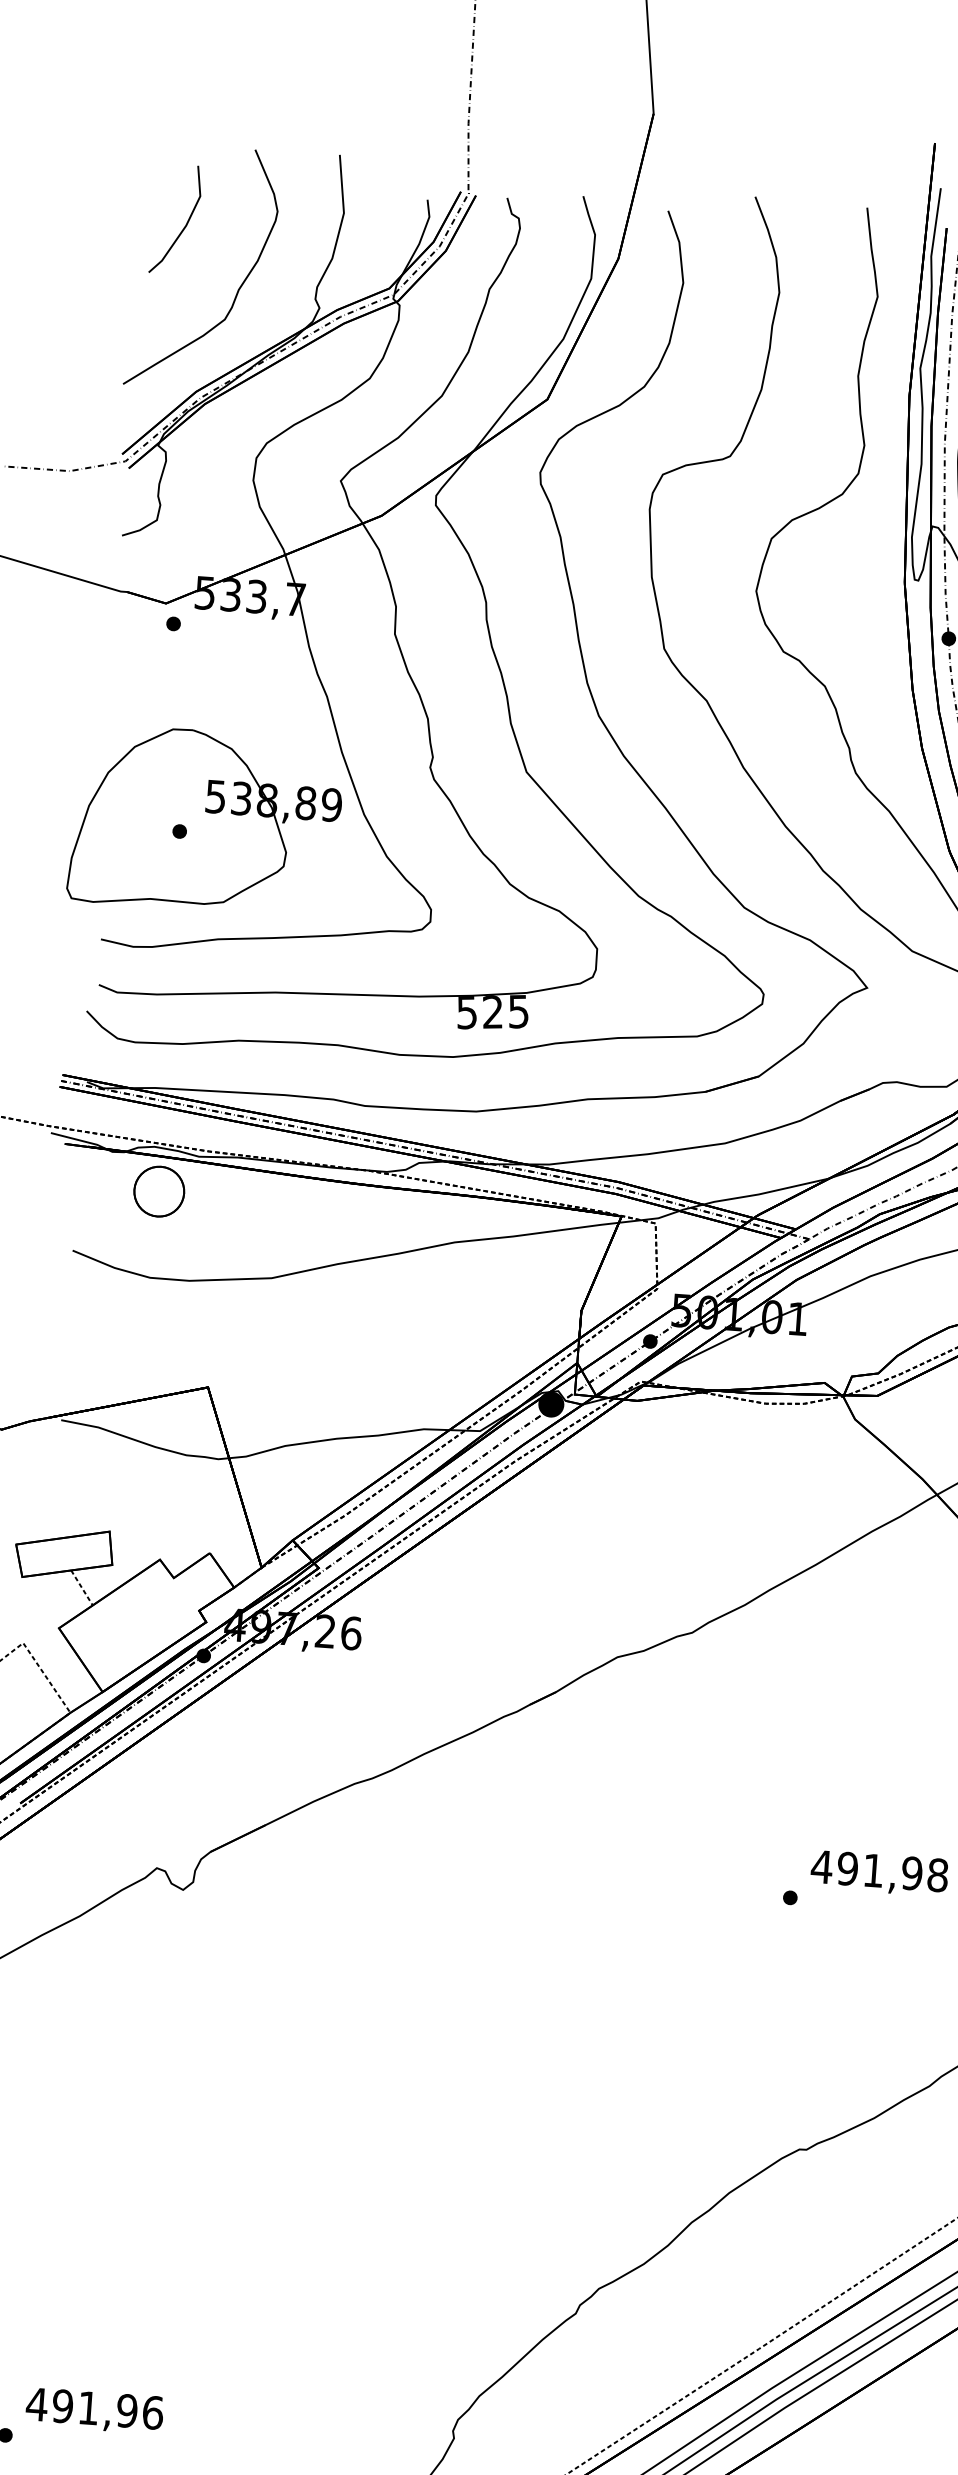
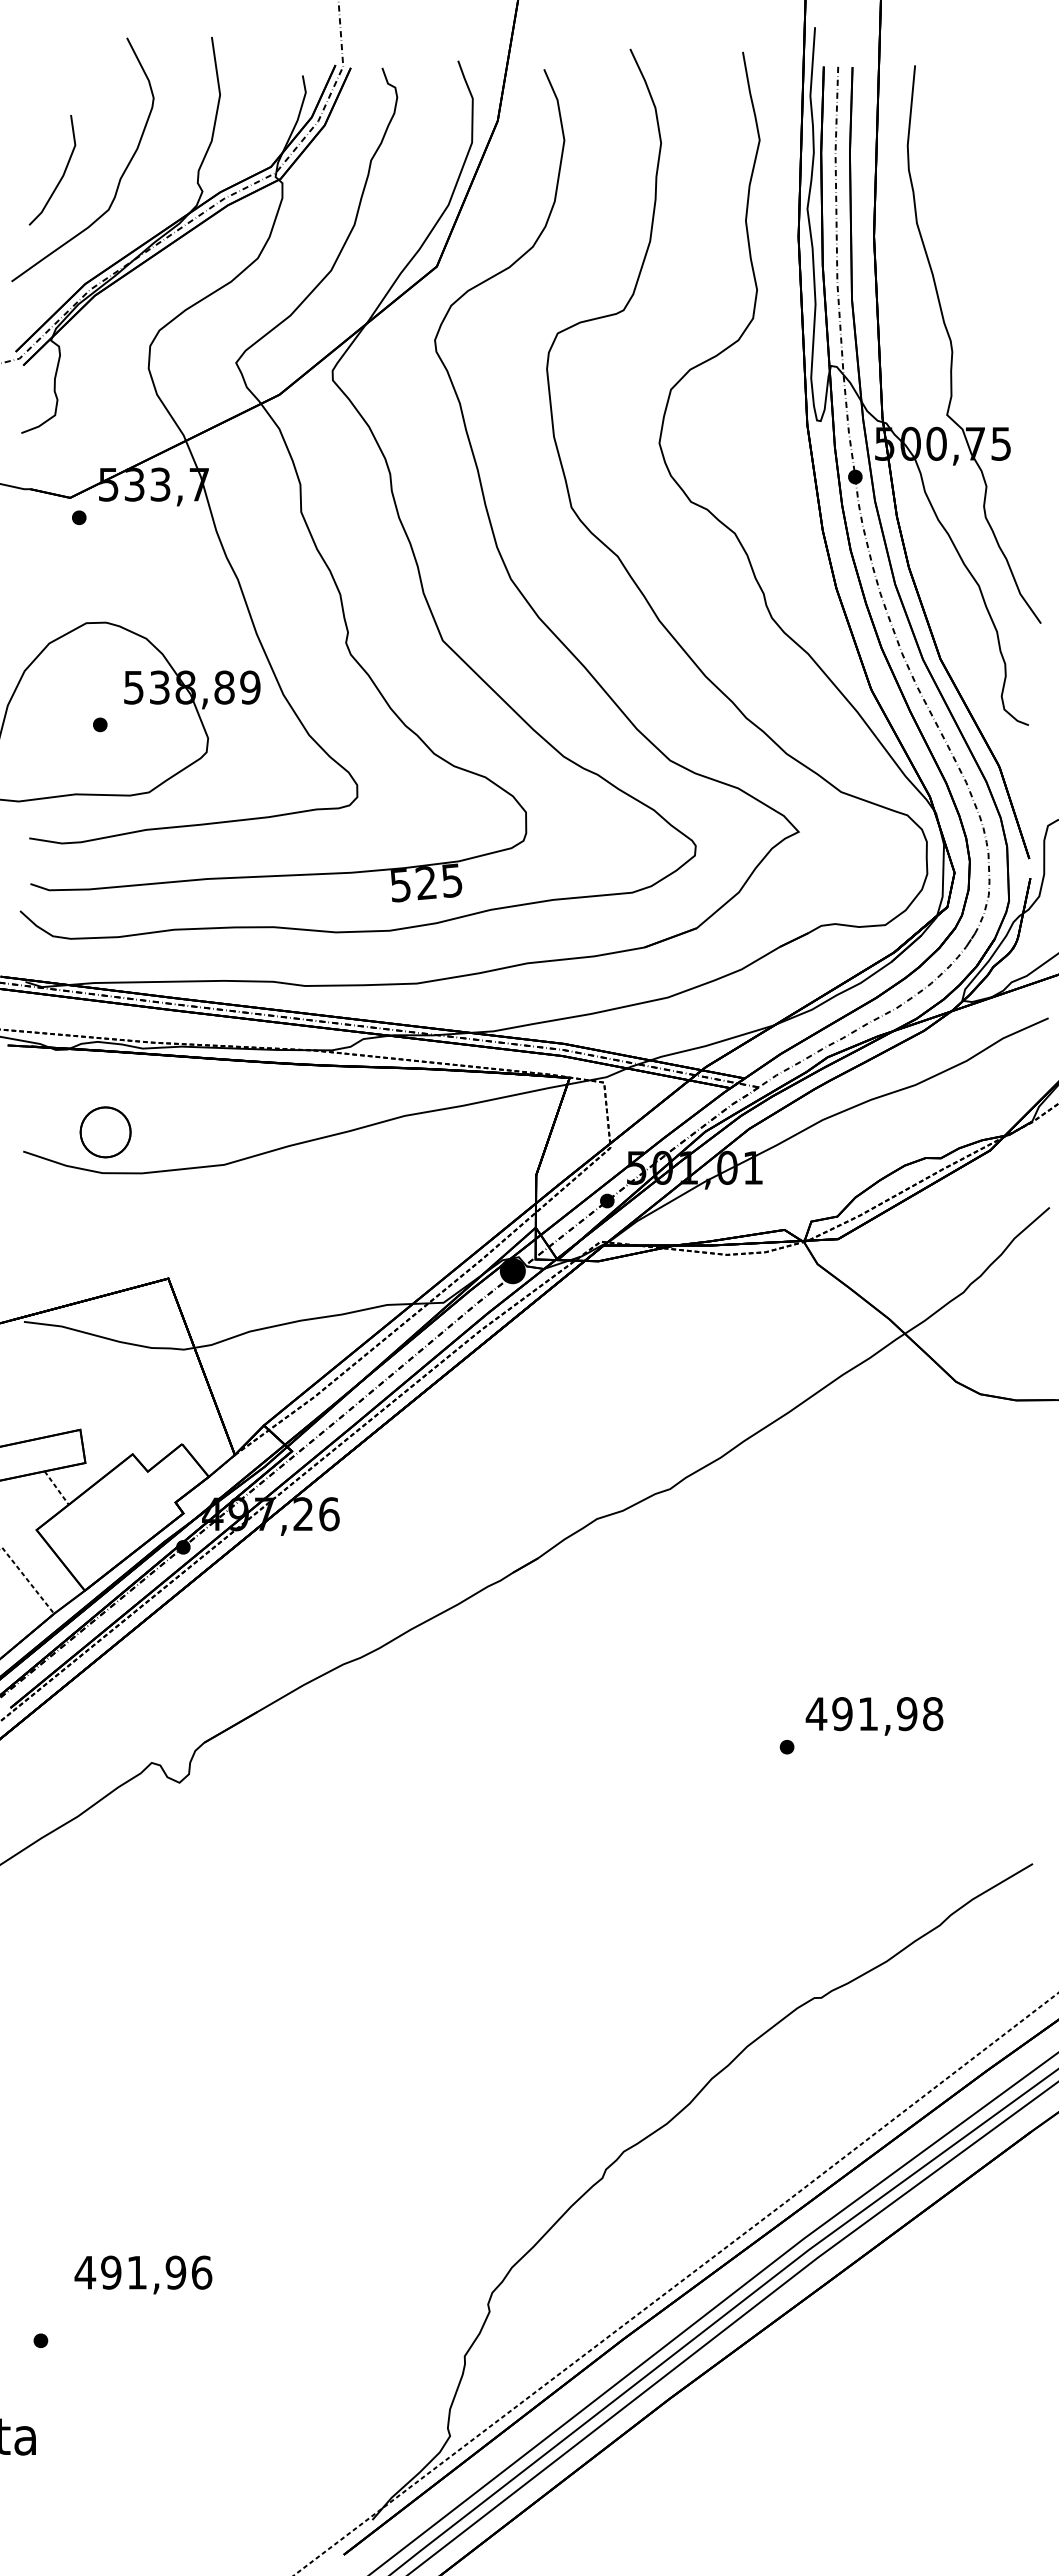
line: (185, 224) -> (62, 174), moved
part: (159, 1191) -> (105, 1132), moved
text: (94, 2410) -> (143, 2274), moved

